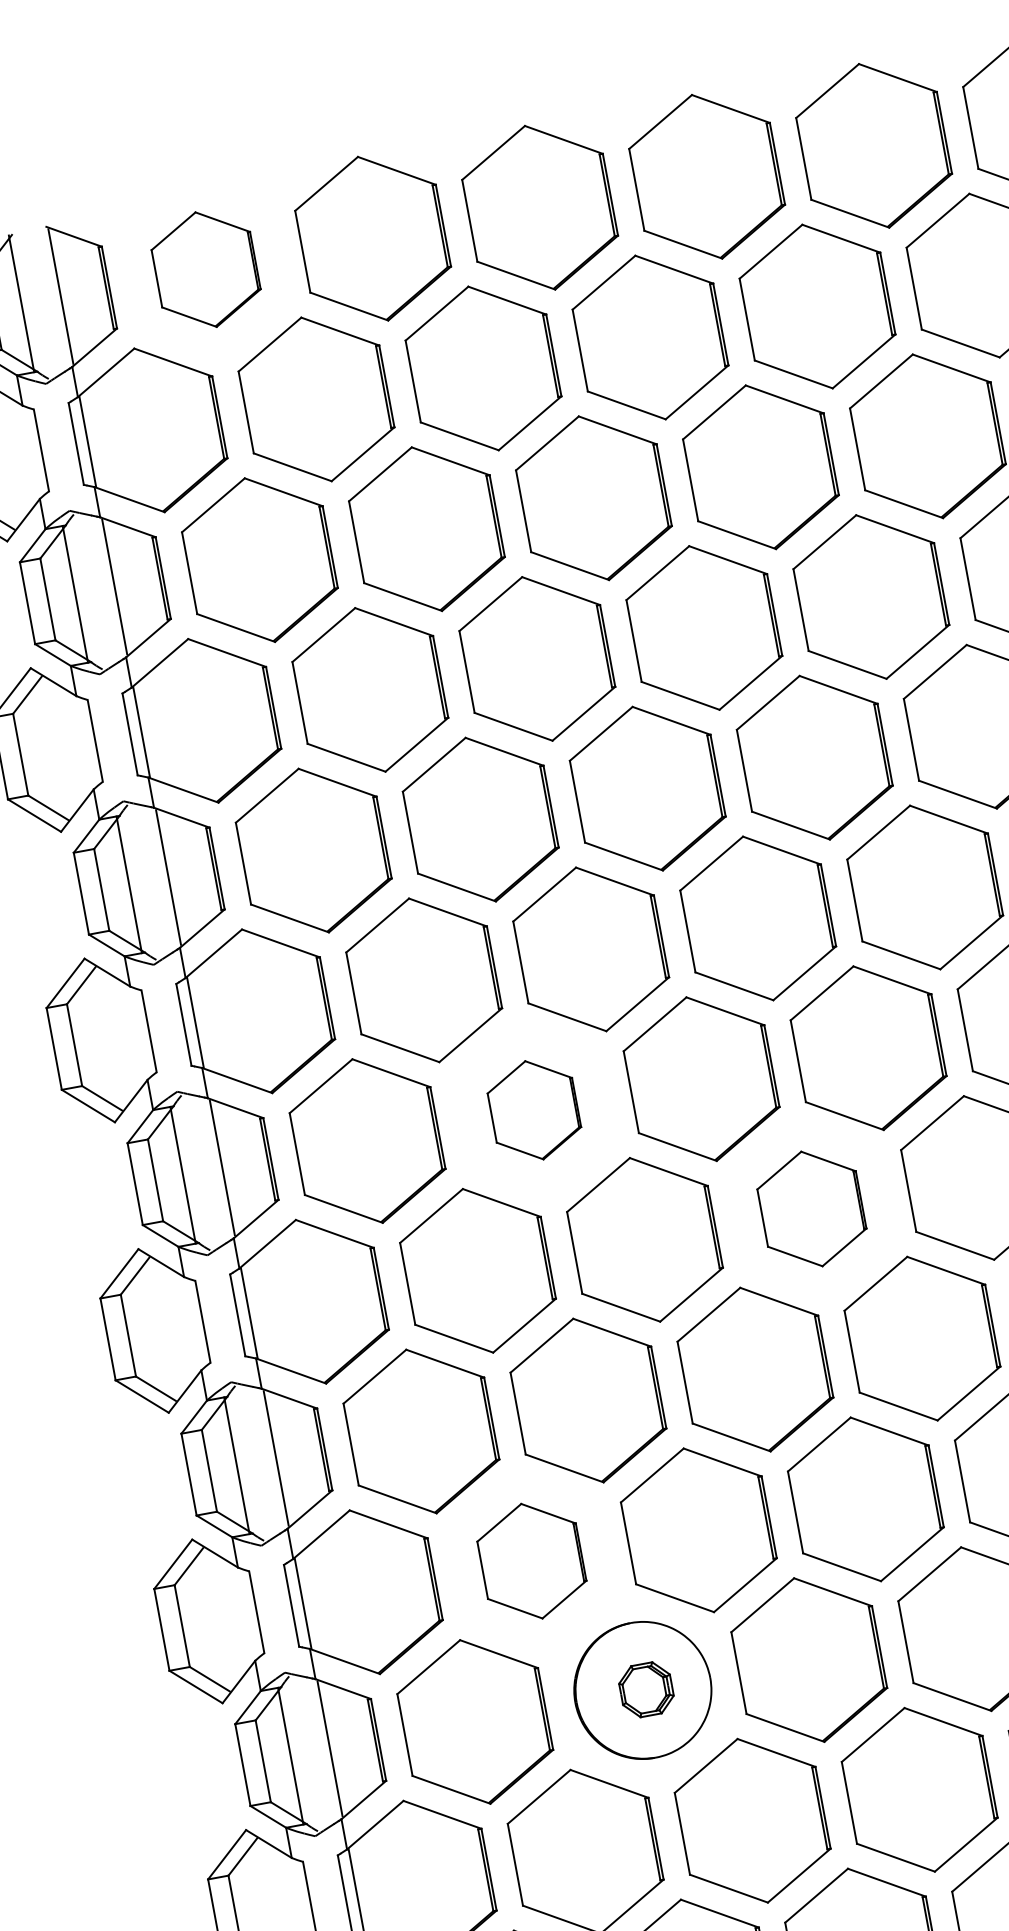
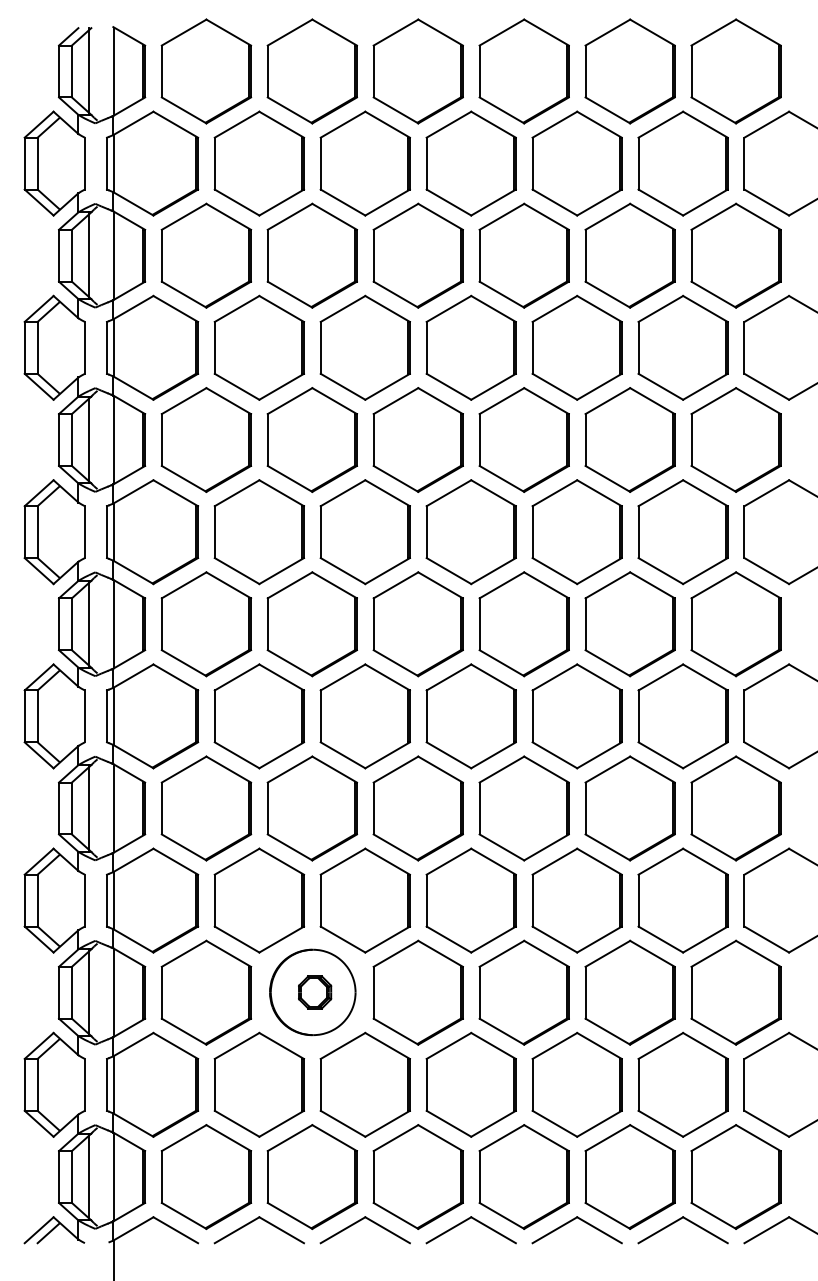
part: (206, 269) -> (206, 71), size x1.43
part: (533, 1110) -> (311, 624), size x1.67
part: (810, 1209) -> (470, 716), size x1.43
part: (531, 1561) -> (259, 900), size x1.43

